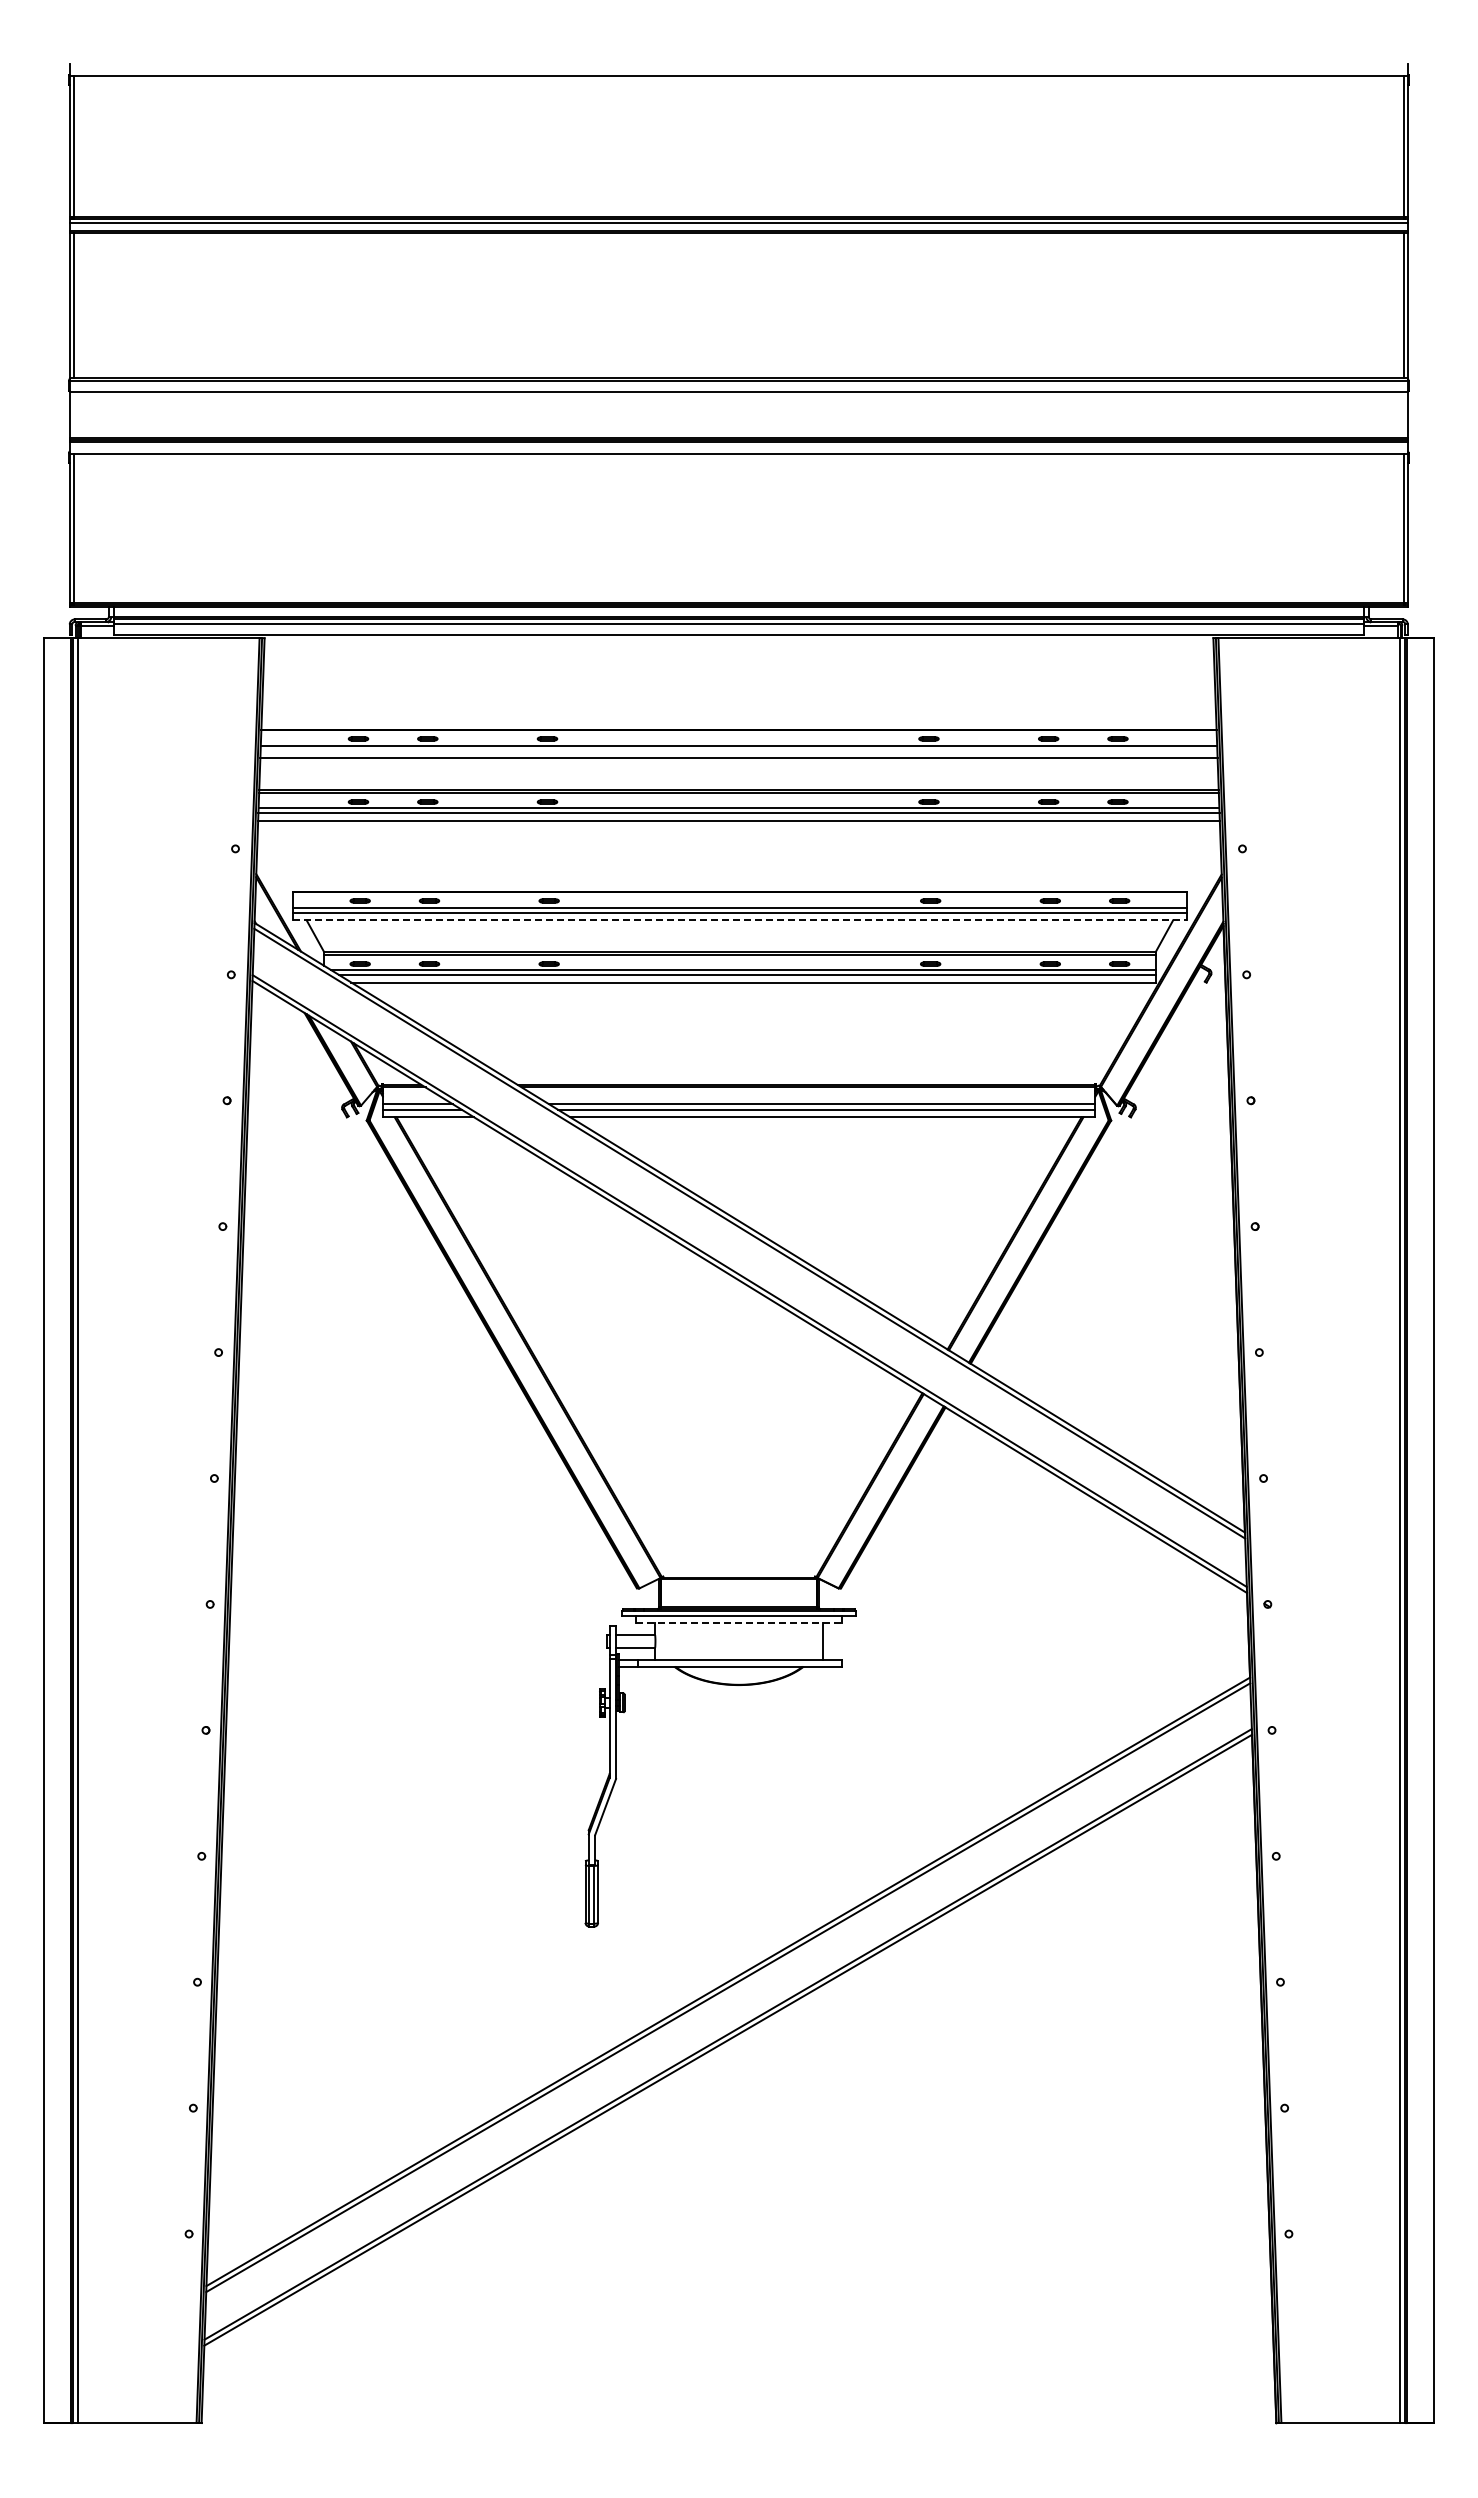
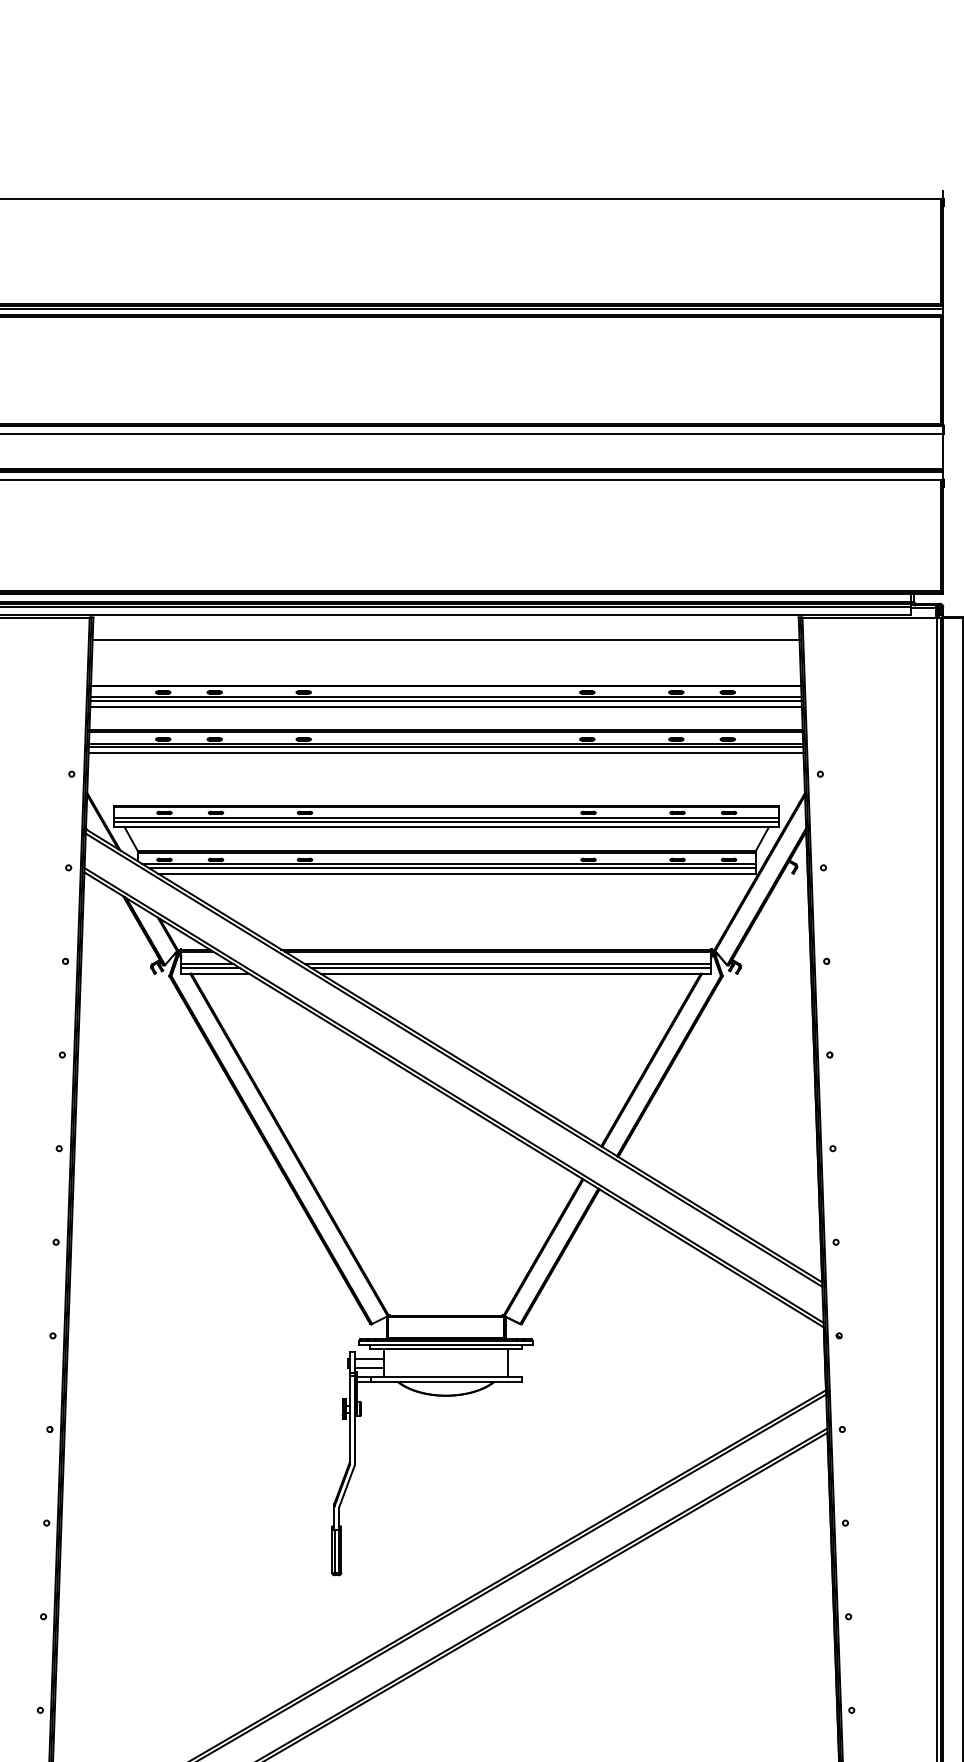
line: (738, 667) -> (445, 639), added
line: (738, 750) -> (445, 701), added
line: (740, 920) -> (447, 827), dashed -> solid
line: (739, 1622) -> (446, 1349), dashed -> solid

